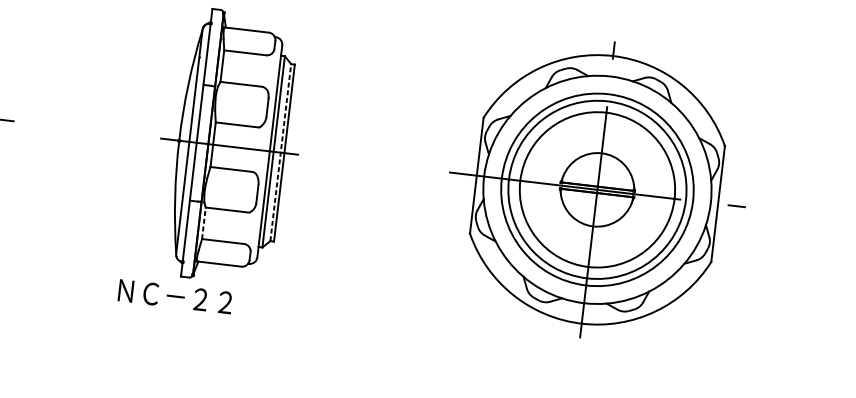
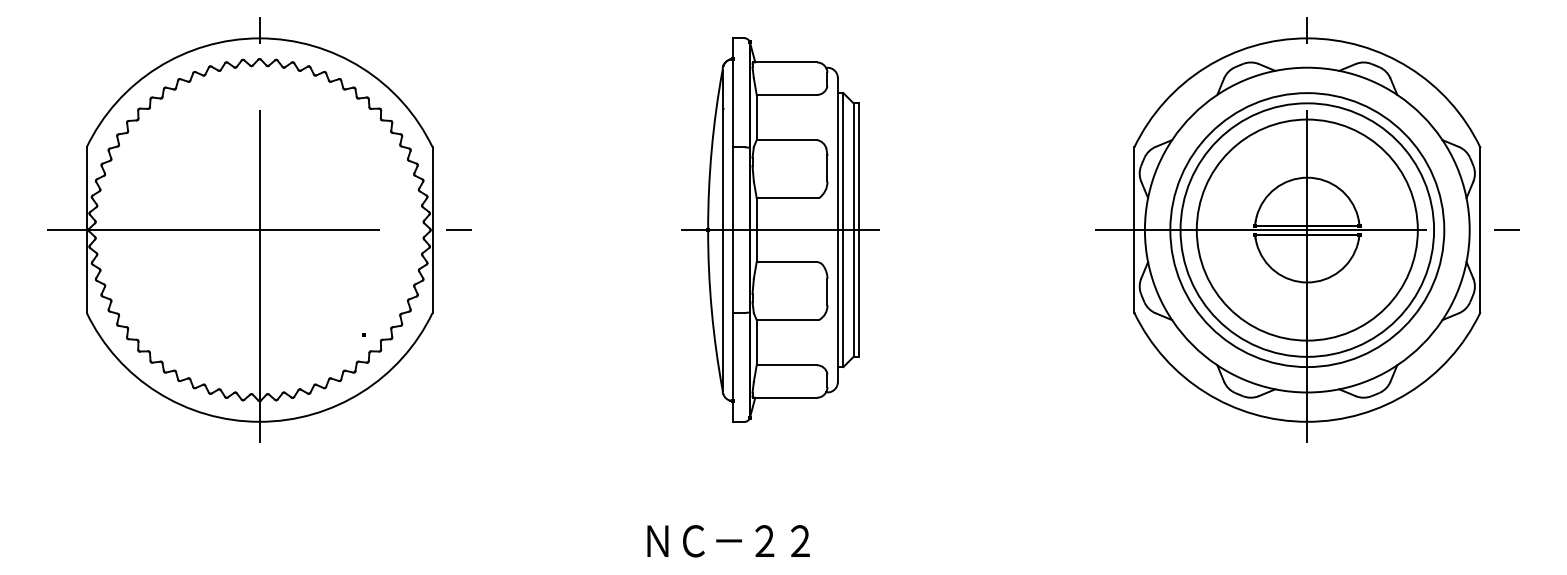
line: (280, 152) -> (853, 230), dashed -> solid
line: (203, 223) -> (756, 342), dashed -> solid
text: (175, 296) -> (728, 541), moved

